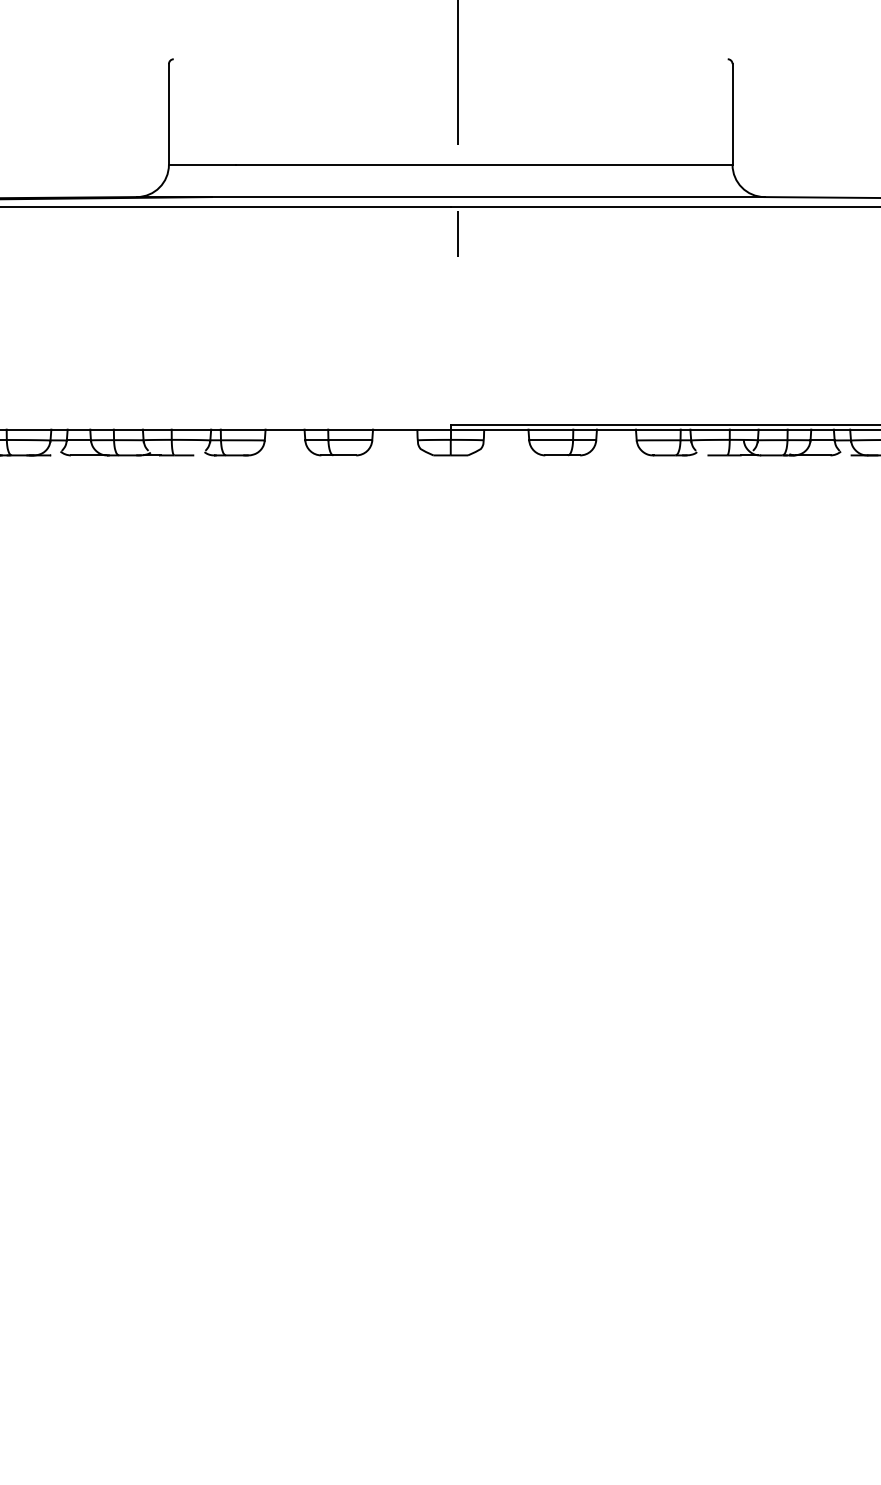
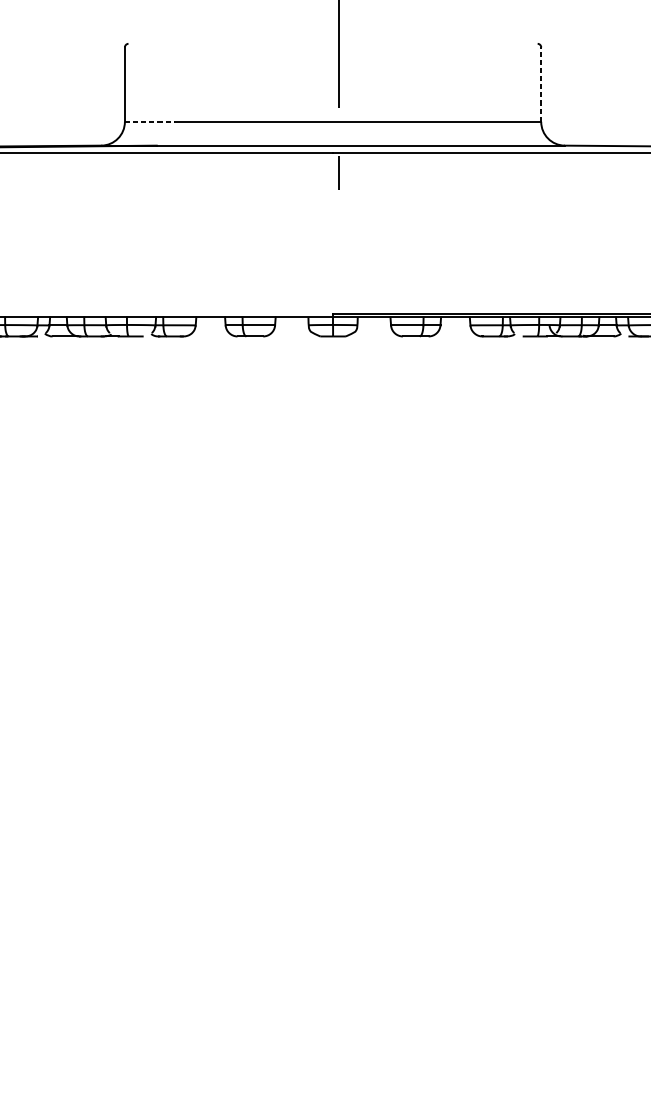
line: (732, 113) -> (541, 83), solid -> dashed
line: (202, 164) -> (149, 121), solid -> dashed

